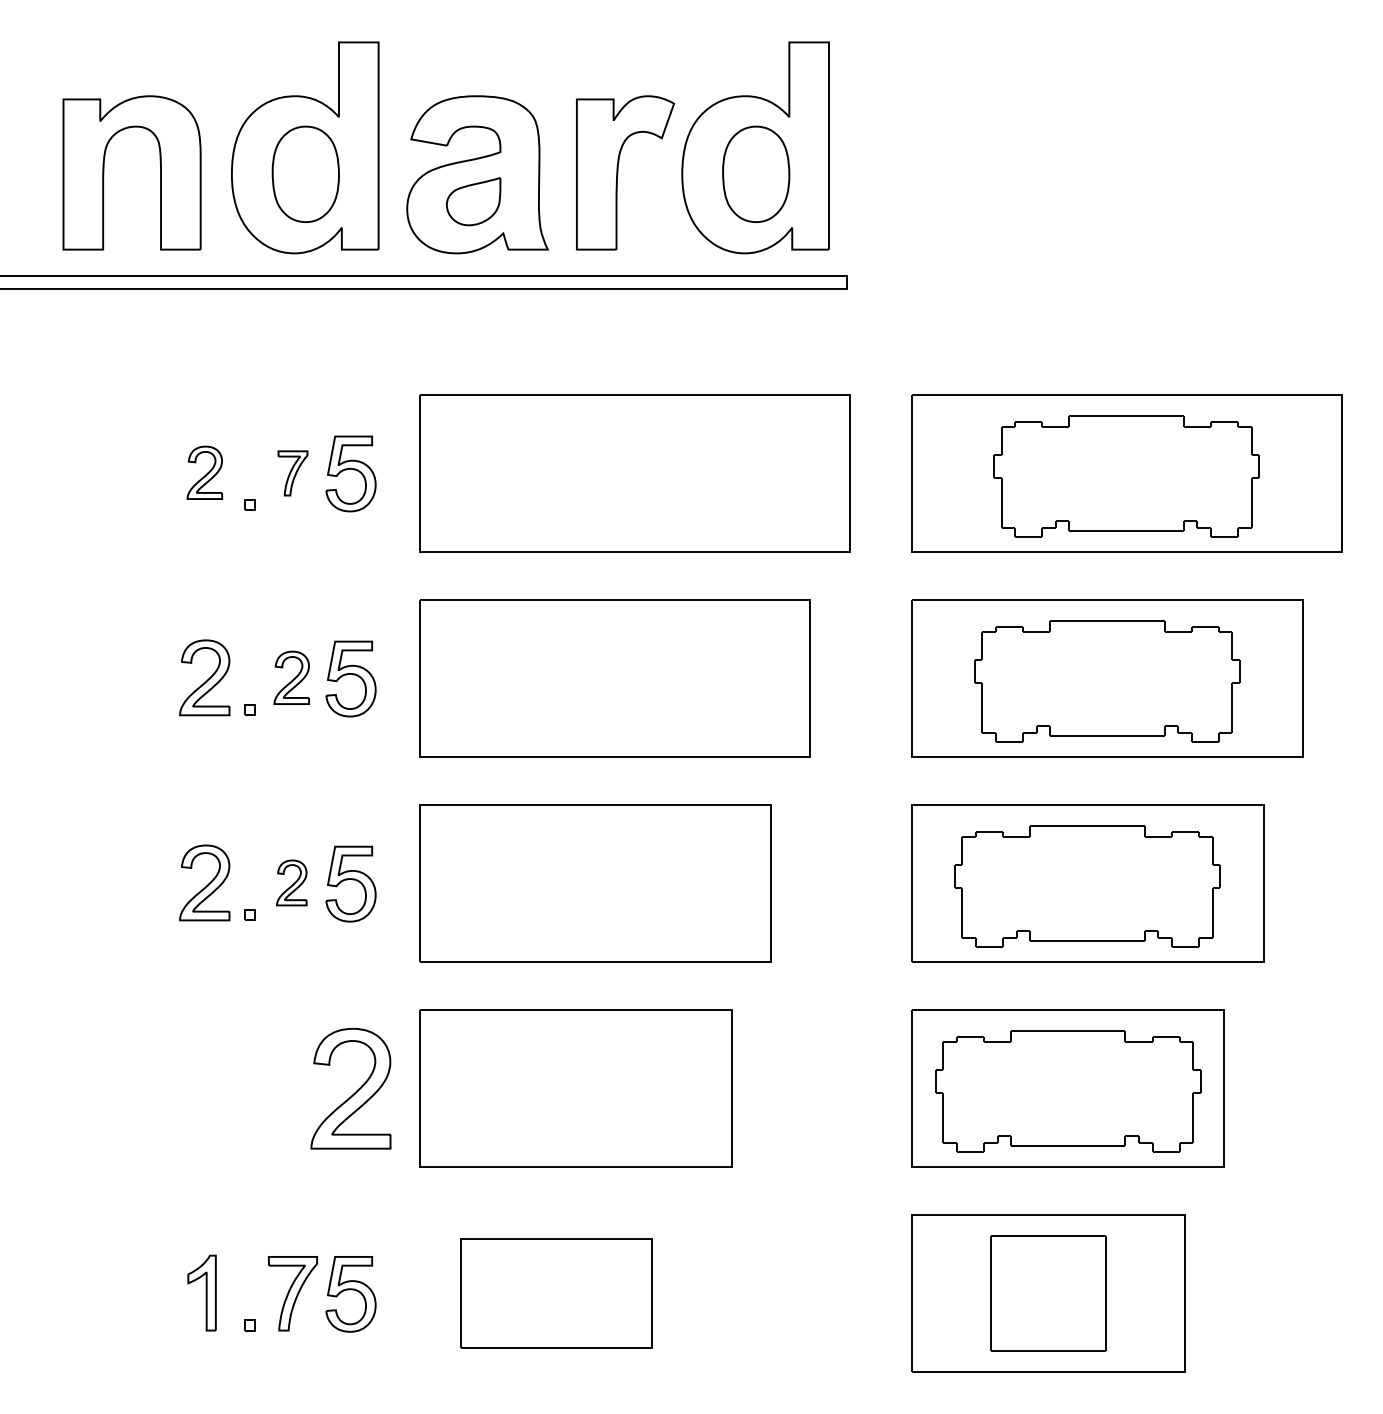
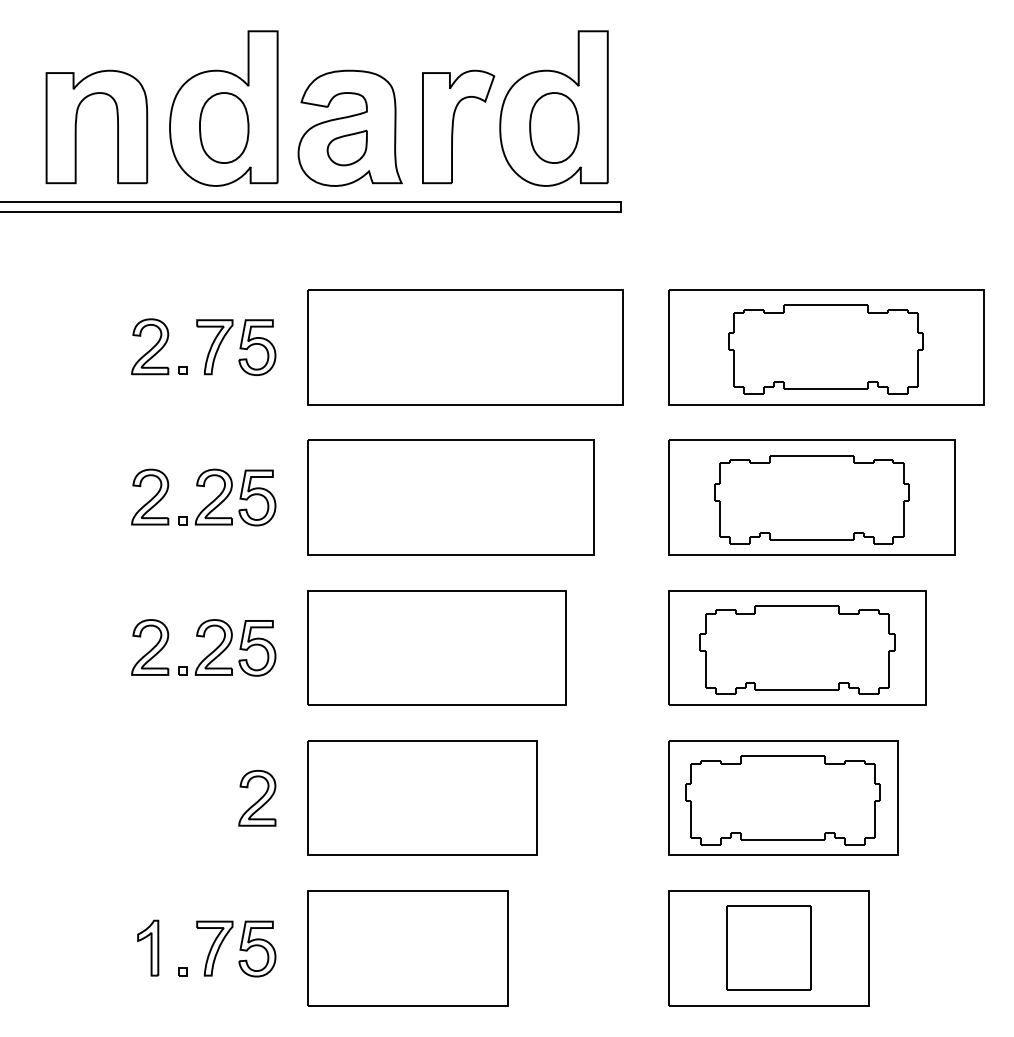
part: (204, 472) -> (149, 346), size x1.43
part: (292, 473) -> (214, 347), size x1.67
part: (291, 677) -> (213, 496), size x1.43
part: (291, 882) -> (213, 647), size x1.67
part: (350, 1088) -> (257, 798), size x0.62
part: (556, 1293) -> (408, 948), size x1.43

